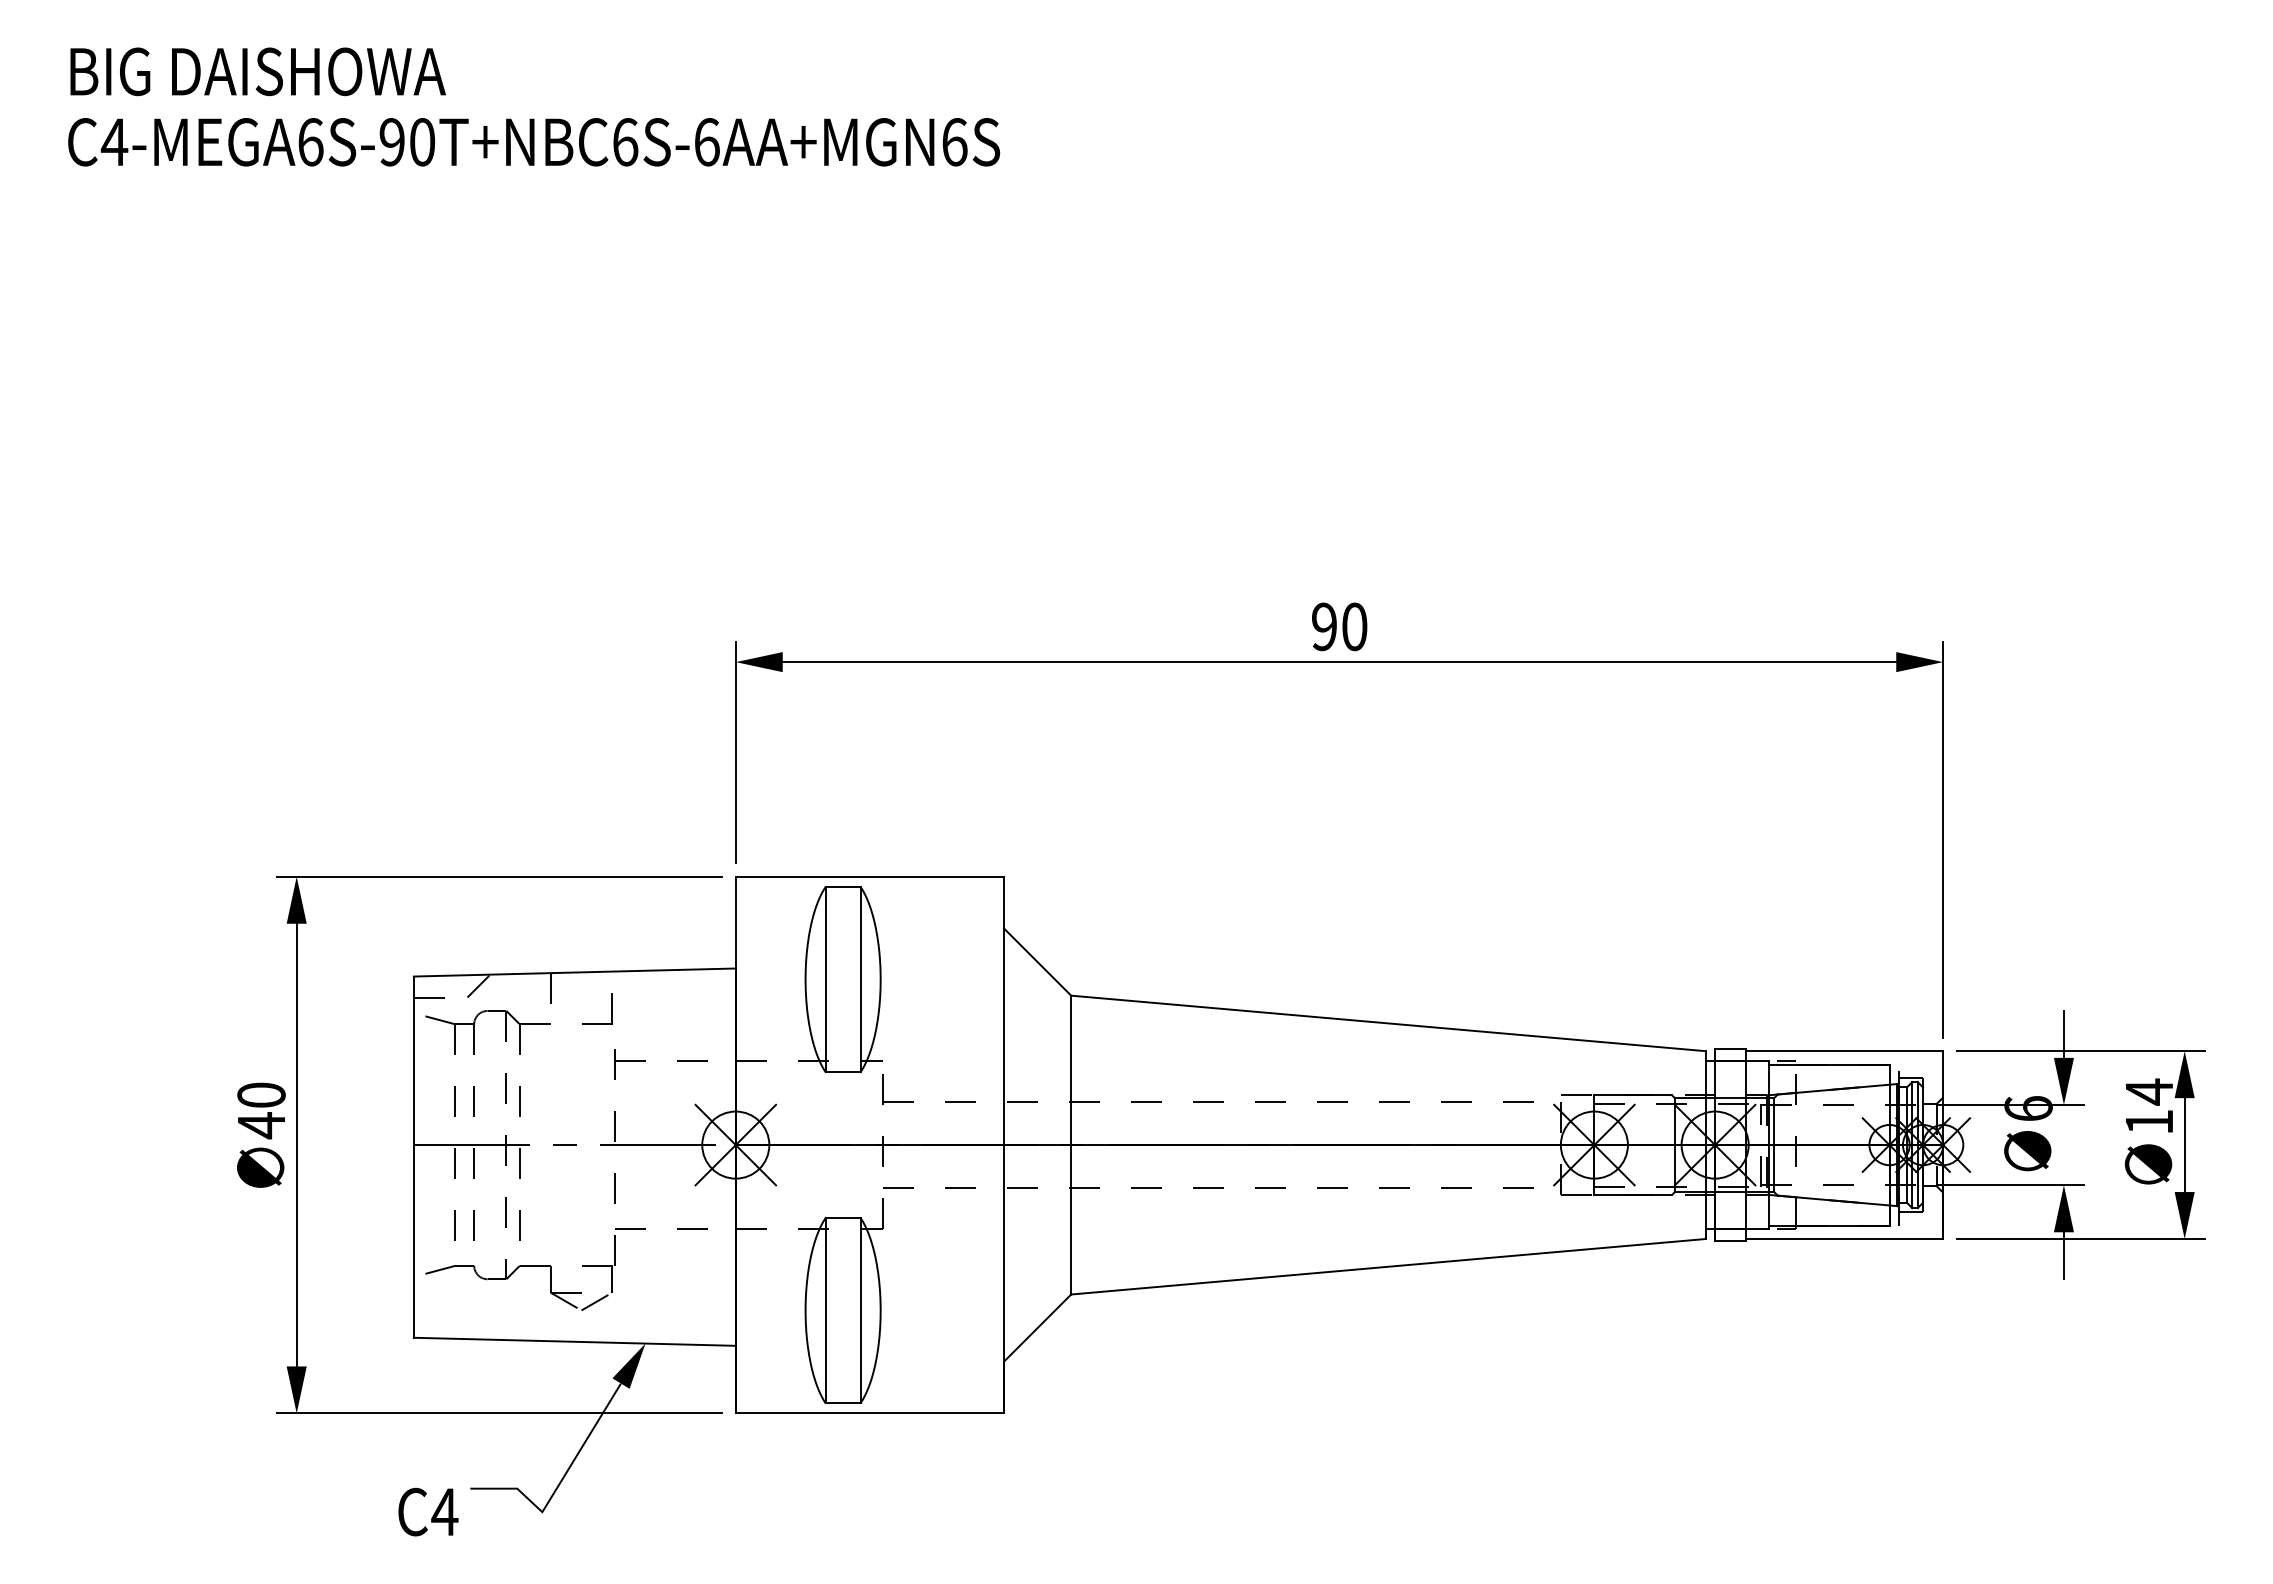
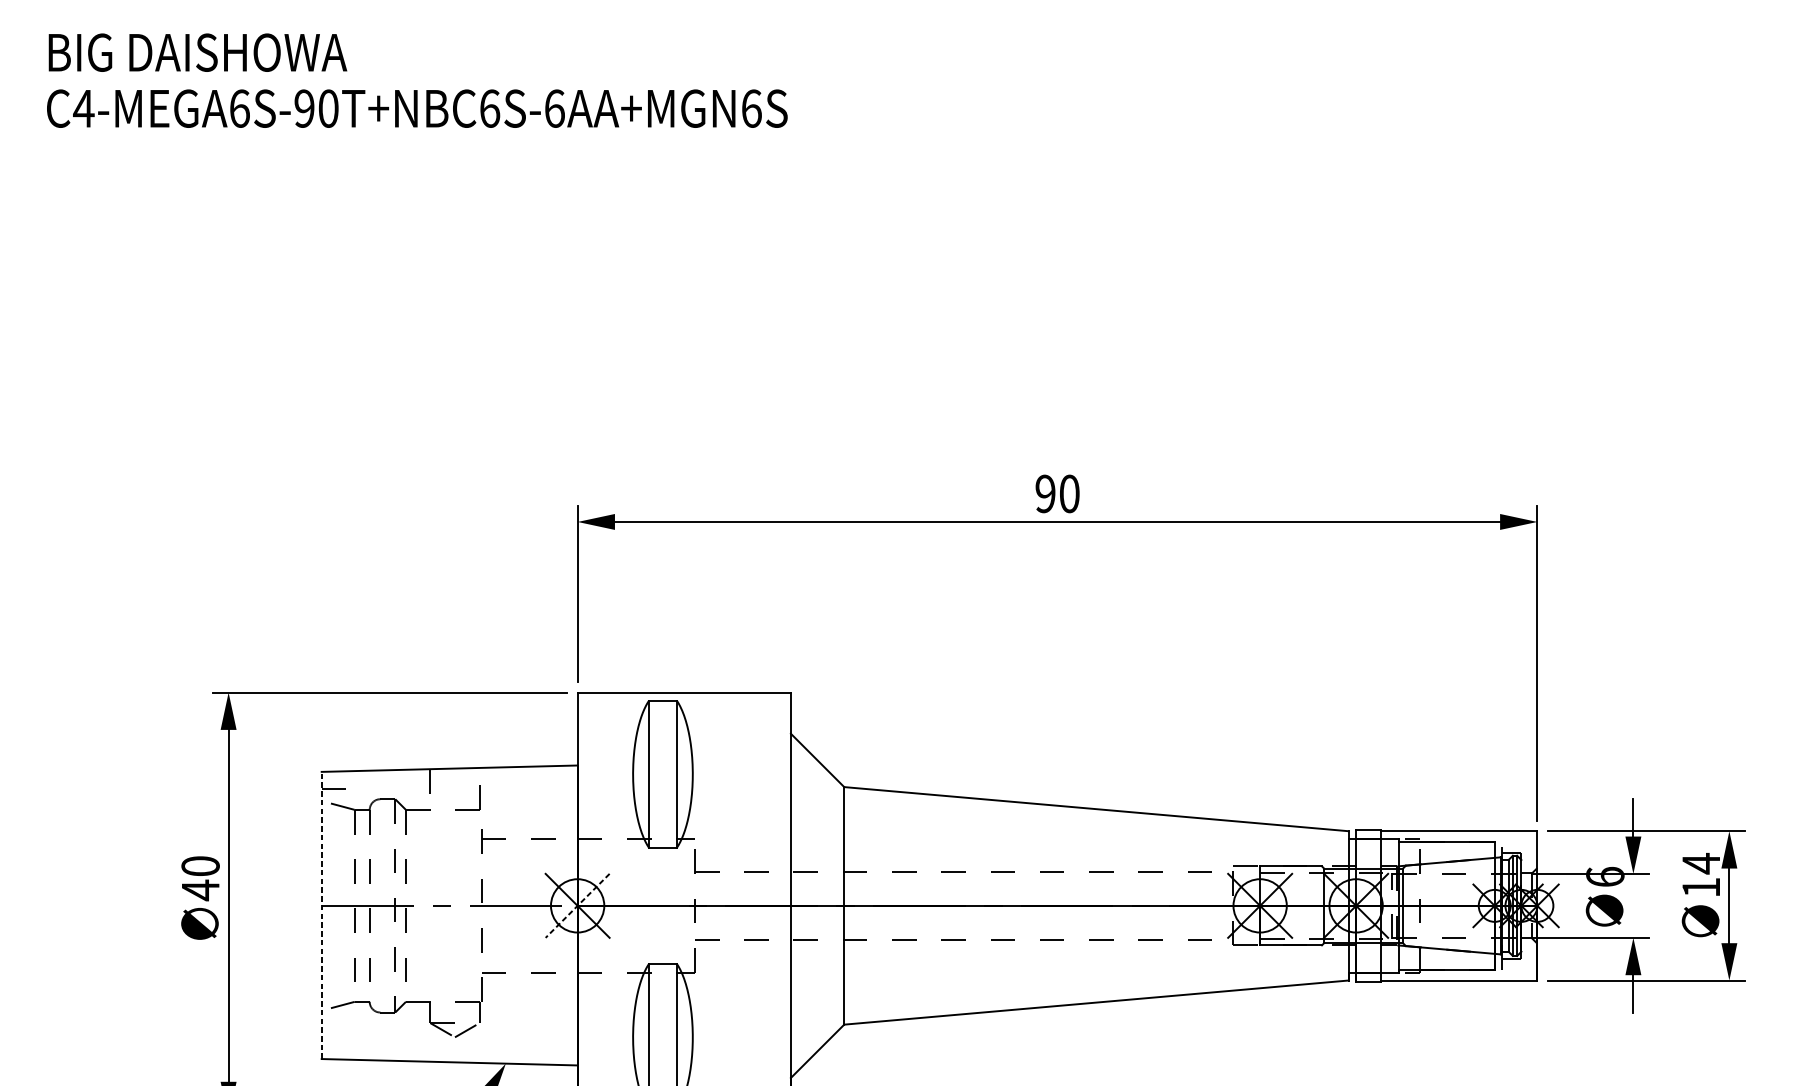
line: (478, 985) -> (373, 779), removed
line: (735, 1145) -> (577, 906), solid -> dashed
line: (413, 1157) -> (321, 915), solid -> dashed

